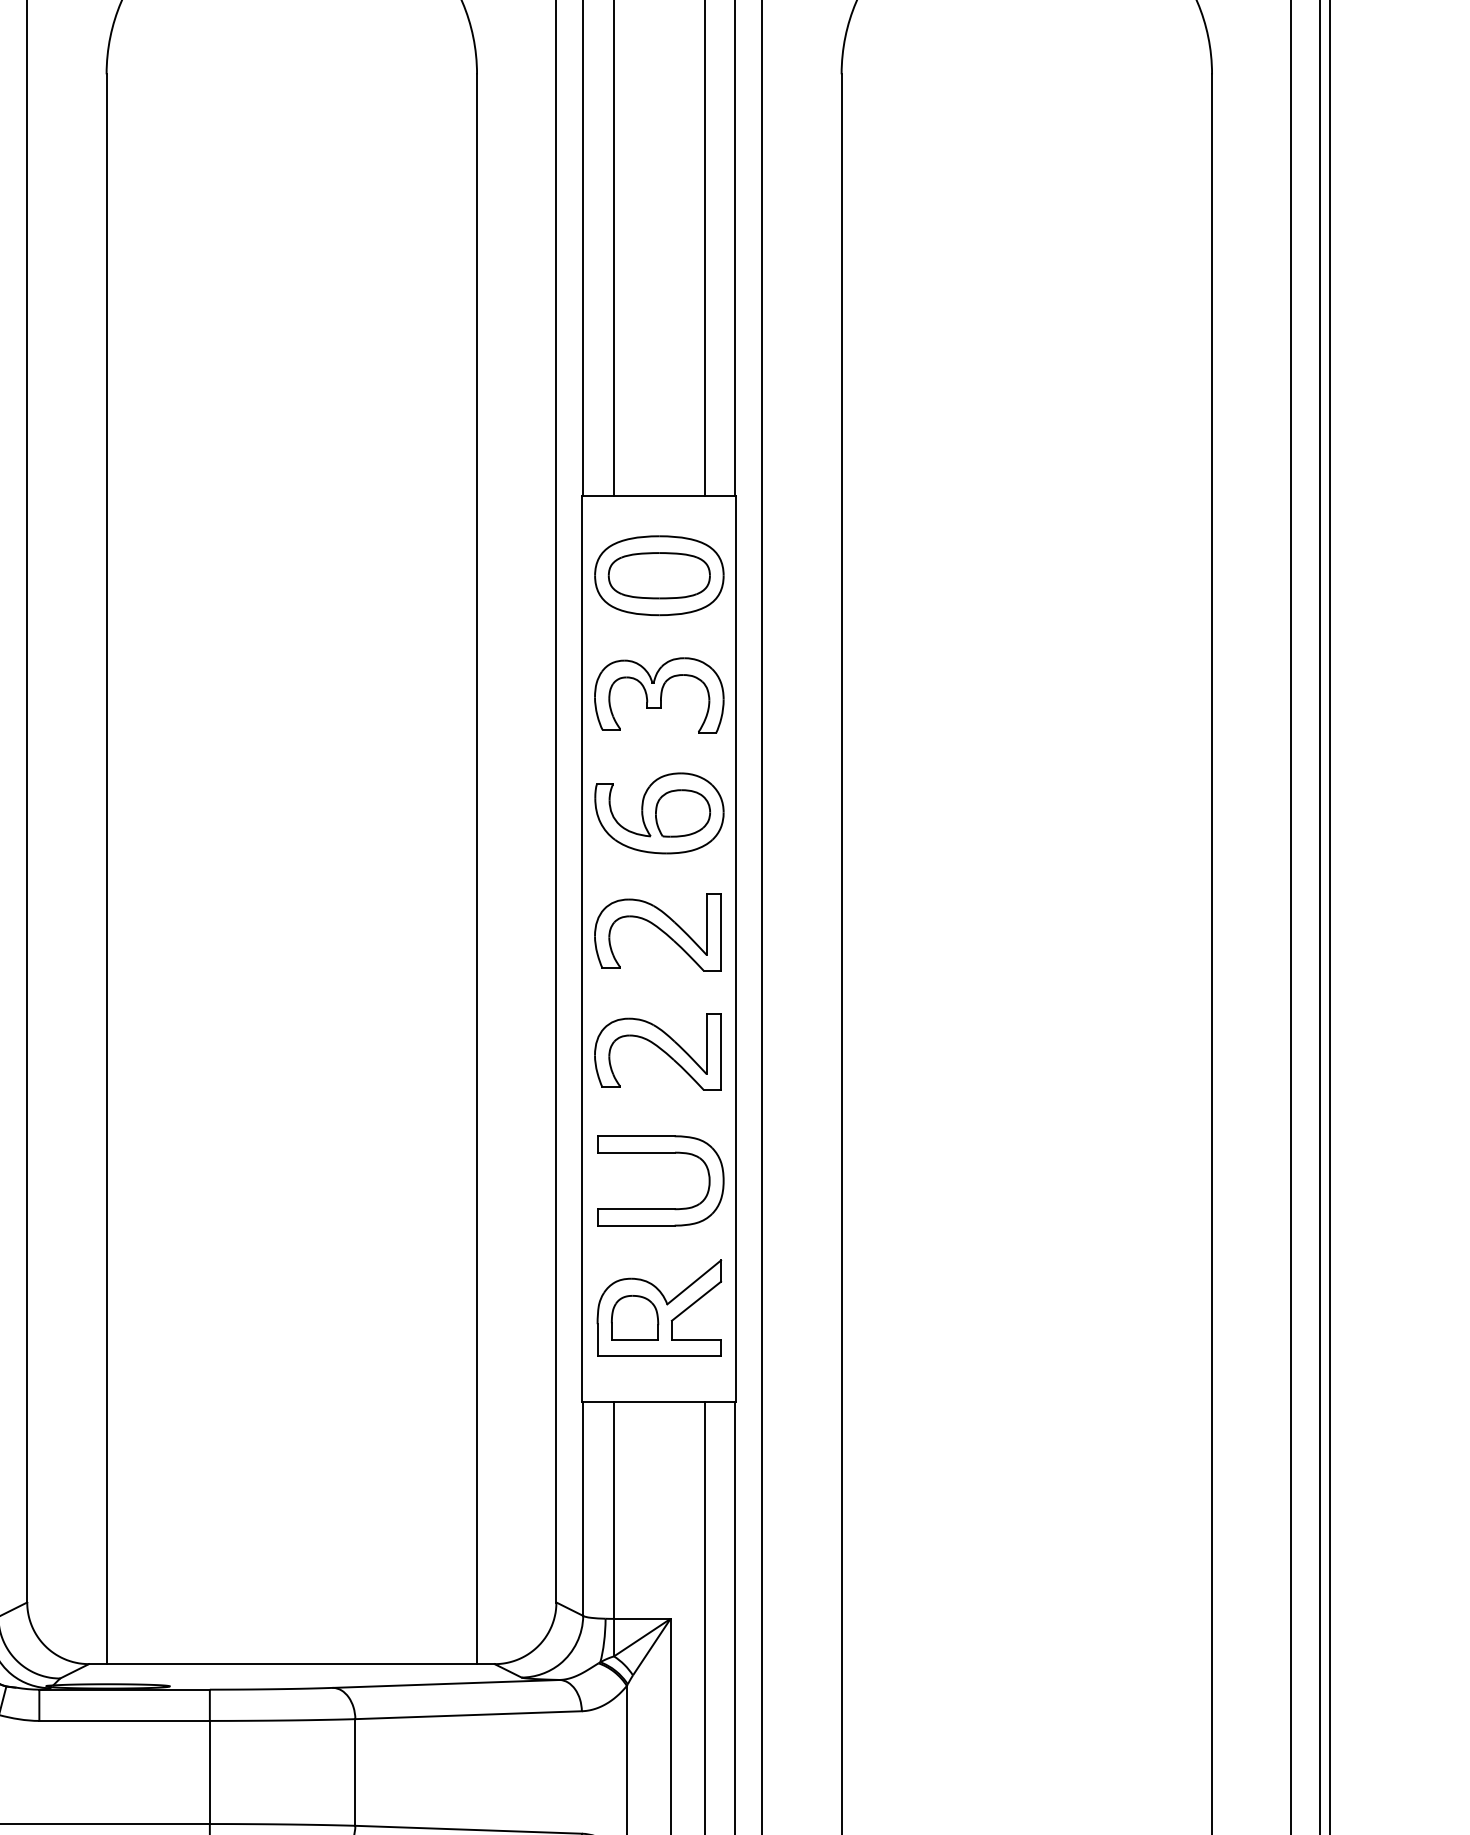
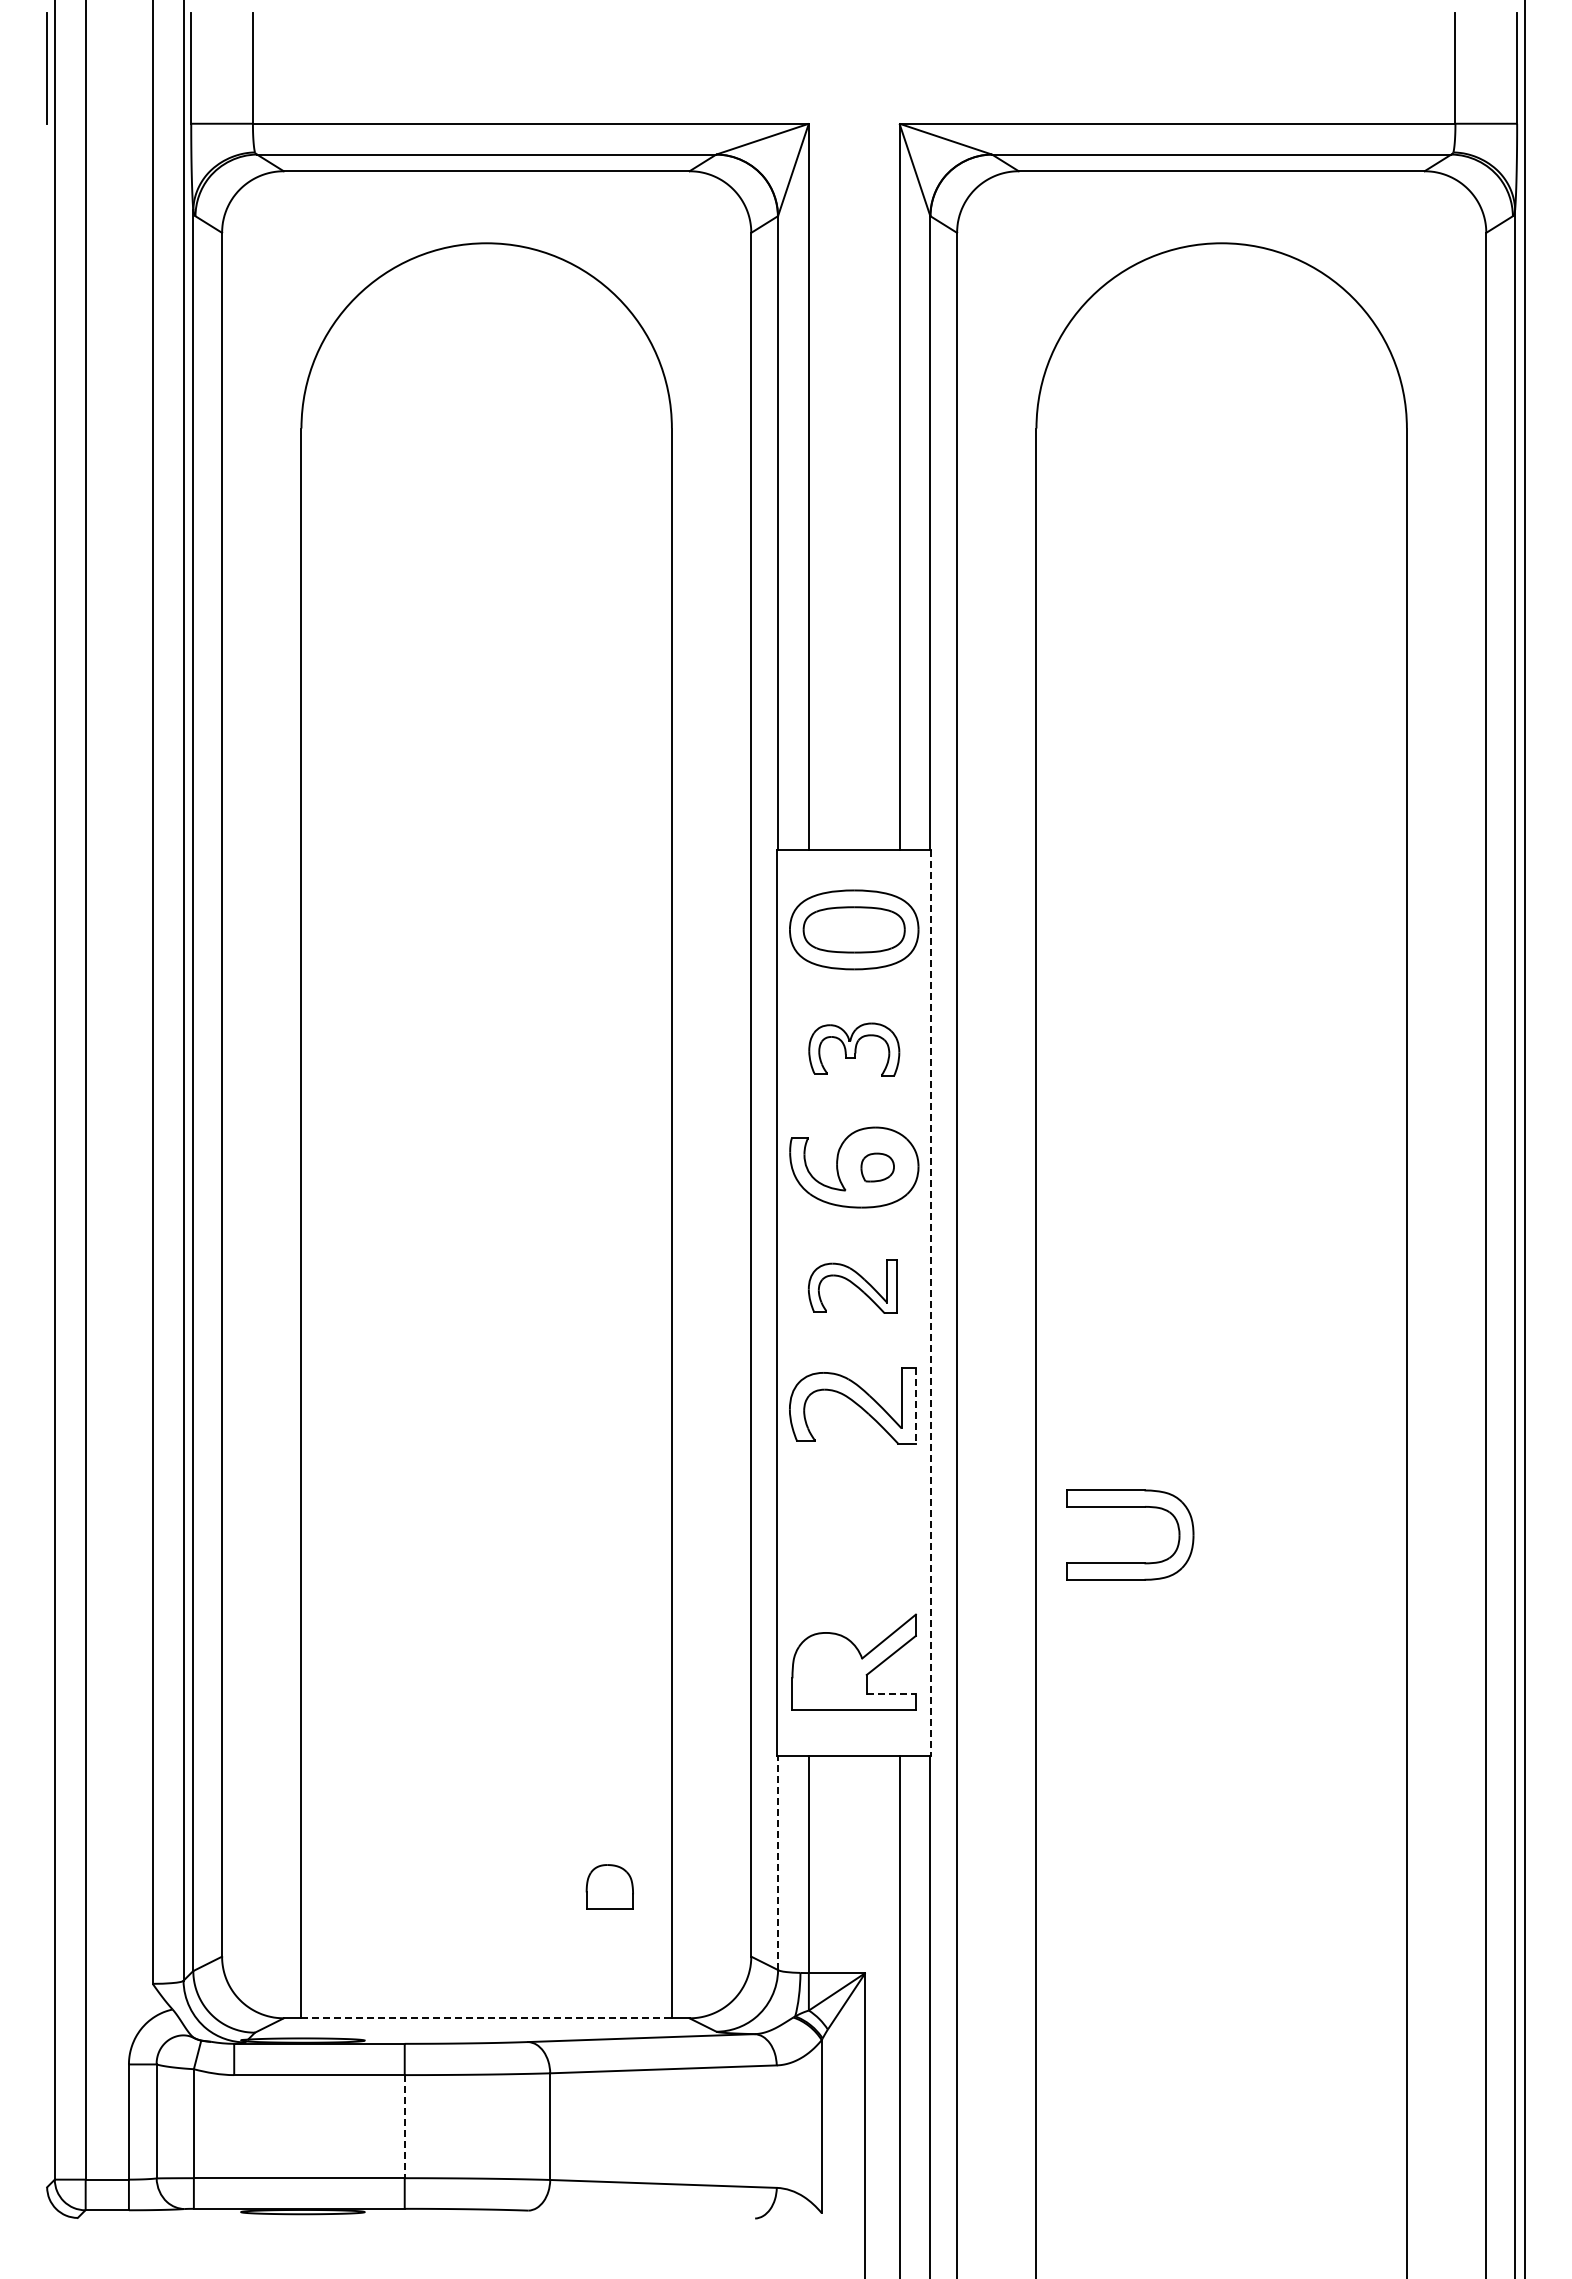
part: (659, 695) -> (854, 1049), size x0.7
part: (682, 813) -> (877, 1167), size x0.6
part: (657, 932) -> (852, 1286), size x0.7
line: (736, 949) -> (931, 1303), solid -> dashed
line: (720, 1052) -> (915, 1406), solid -> dashed
part: (660, 1153) -> (1130, 1507), moved
part: (634, 1317) -> (609, 1886), moved
line: (696, 1339) -> (891, 1693), solid -> dashed
line: (583, 1508) -> (778, 1862), solid -> dashed
line: (292, 1664) -> (487, 2018), solid -> dashed
line: (209, 1772) -> (404, 2126), solid -> dashed

